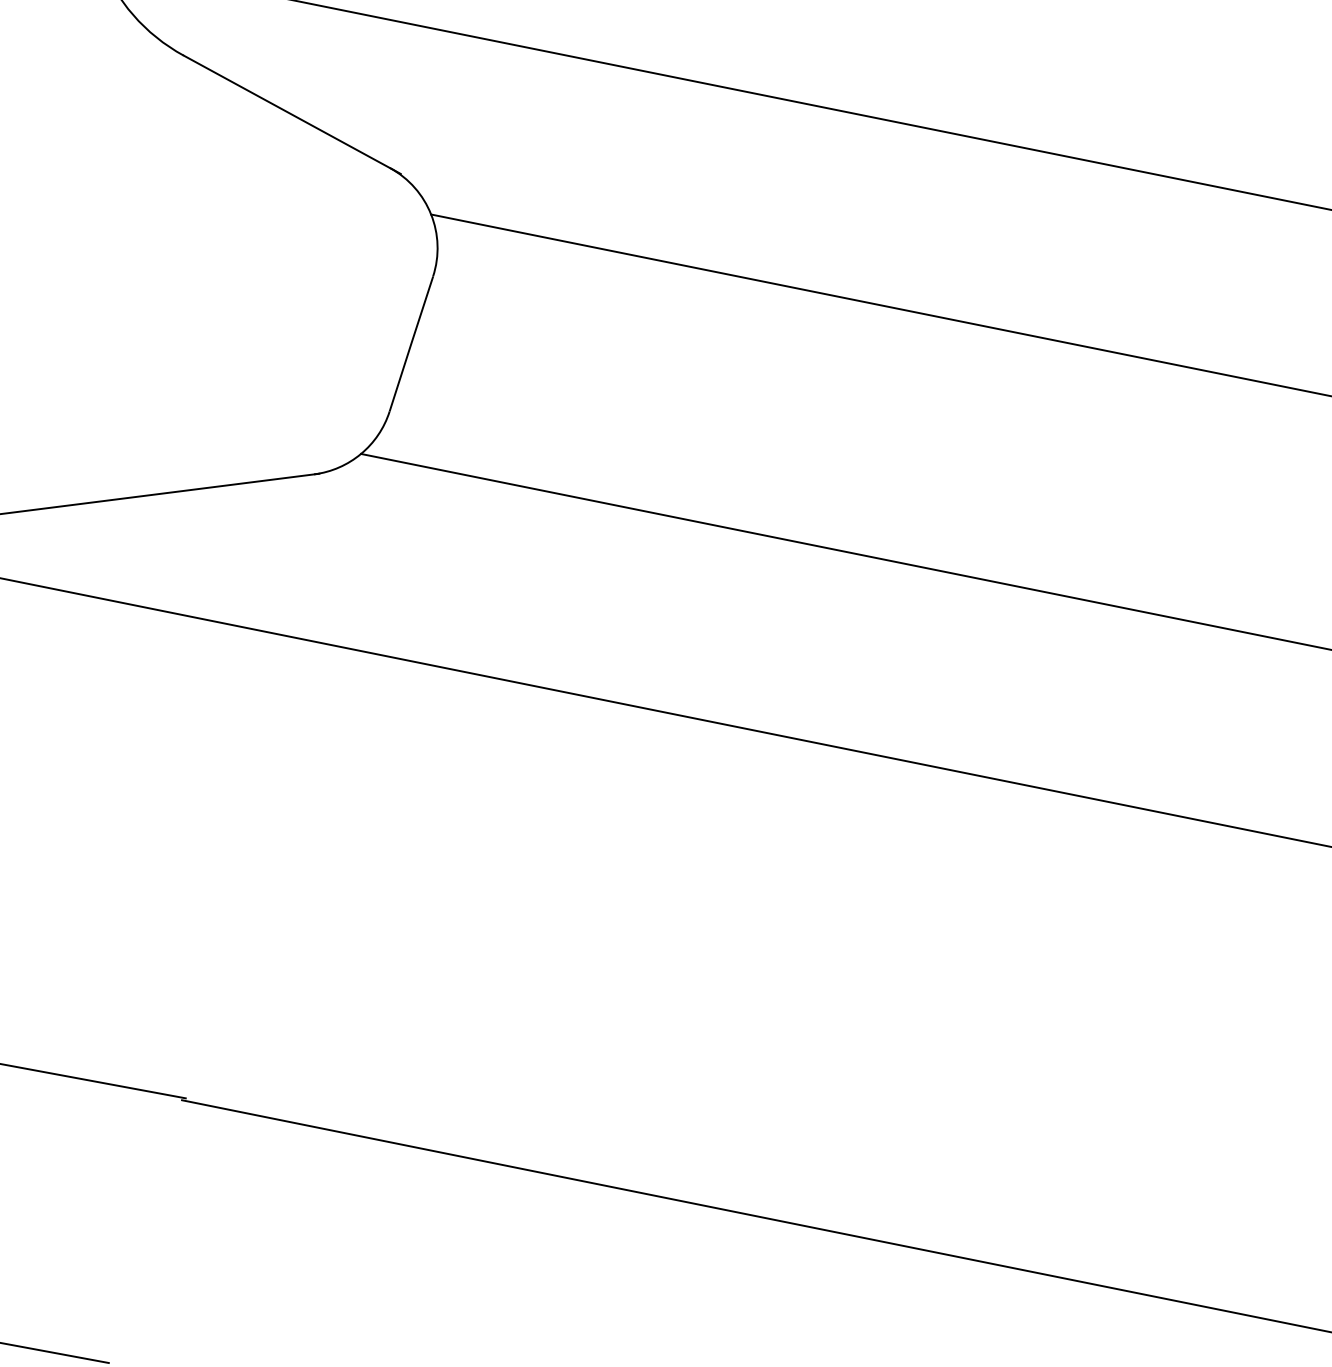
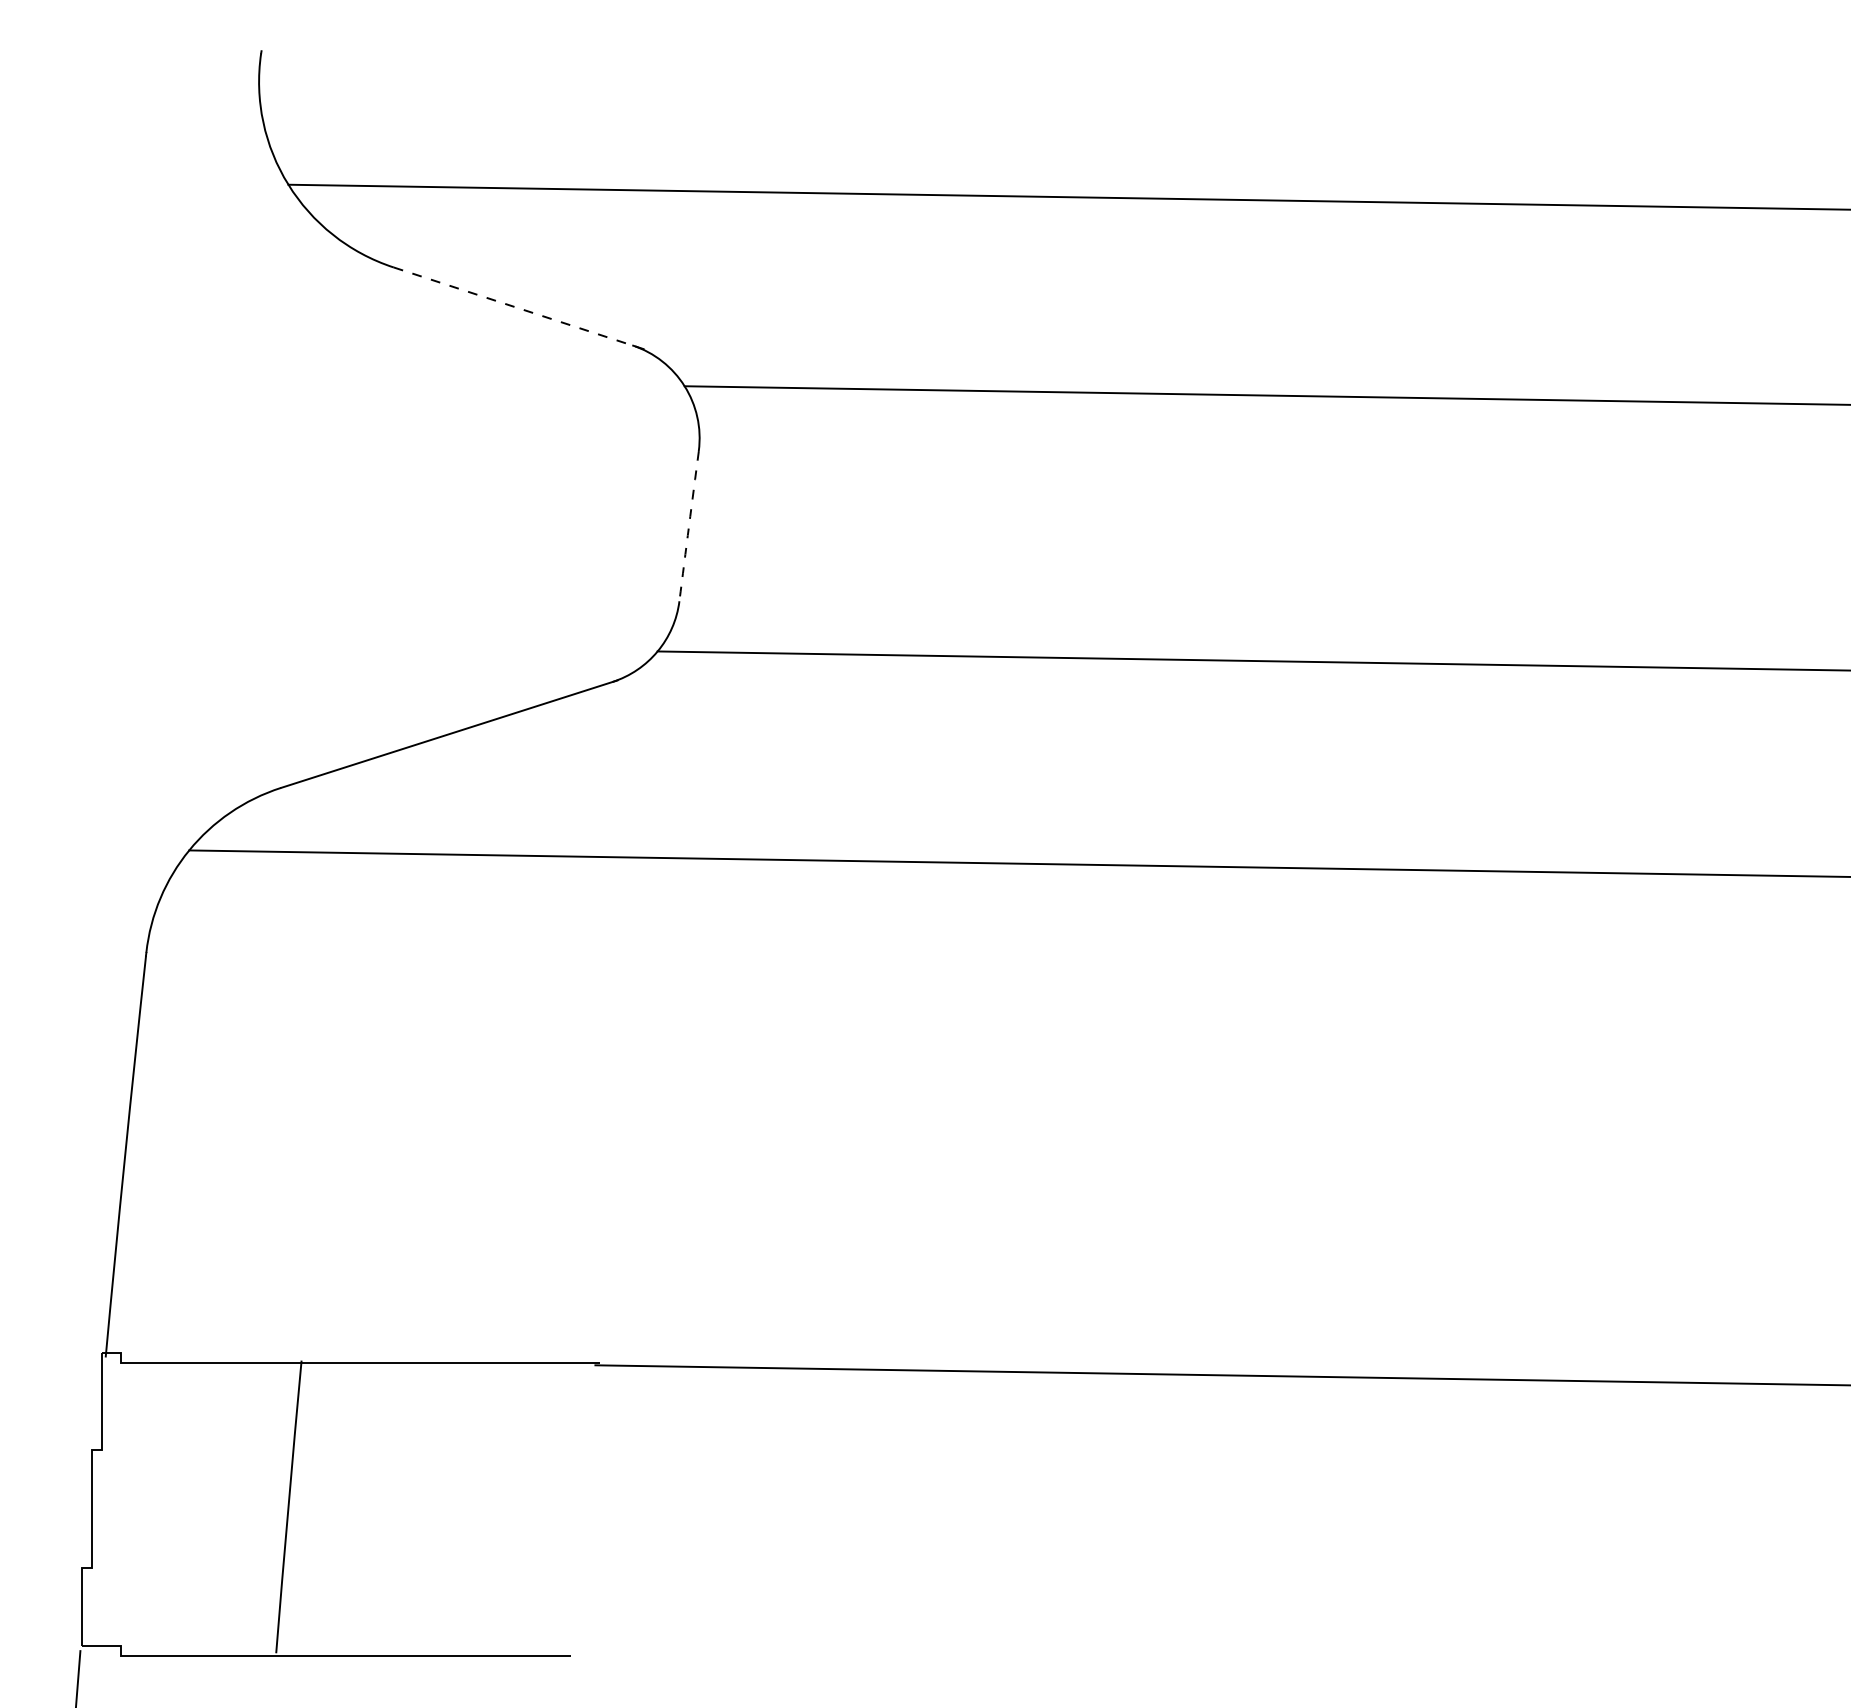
line: (292, 114) -> (519, 308), solid -> dashed
arc: (411, 344) -> (689, 526), solid -> dashed

